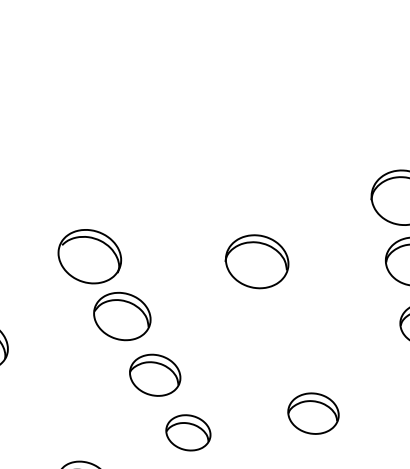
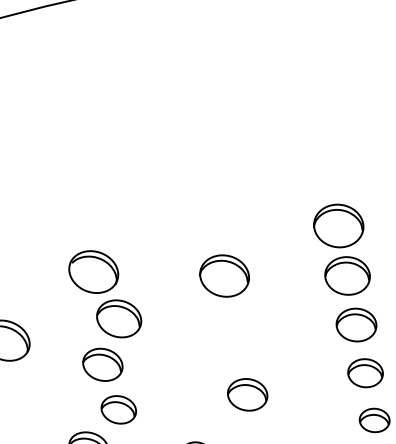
part: (154, 374) -> (102, 364), moved
part: (313, 413) -> (247, 394), moved
part: (187, 432) -> (118, 409), moved

